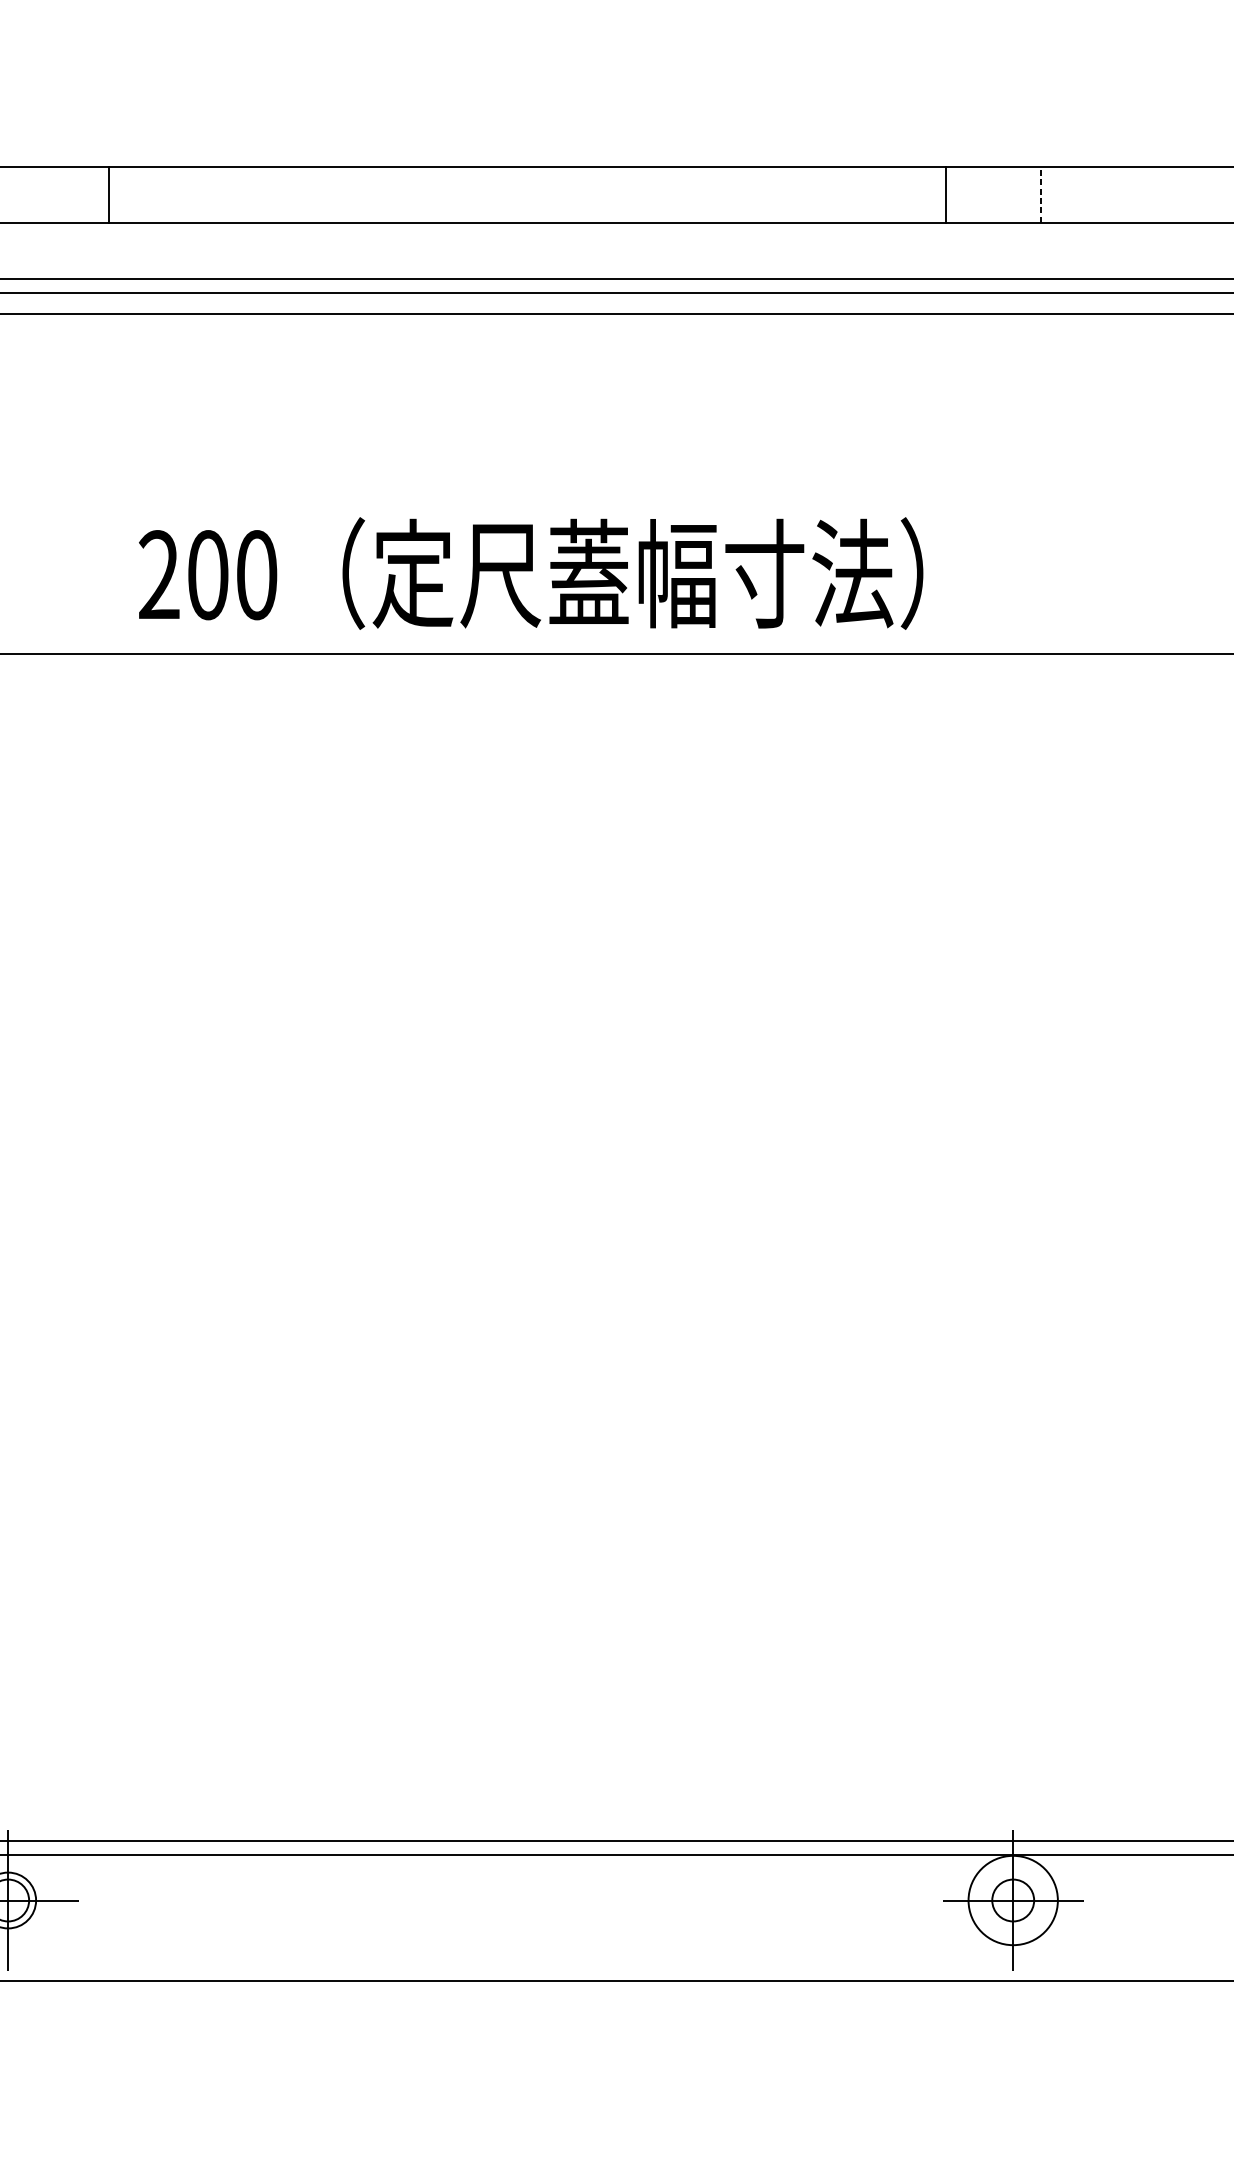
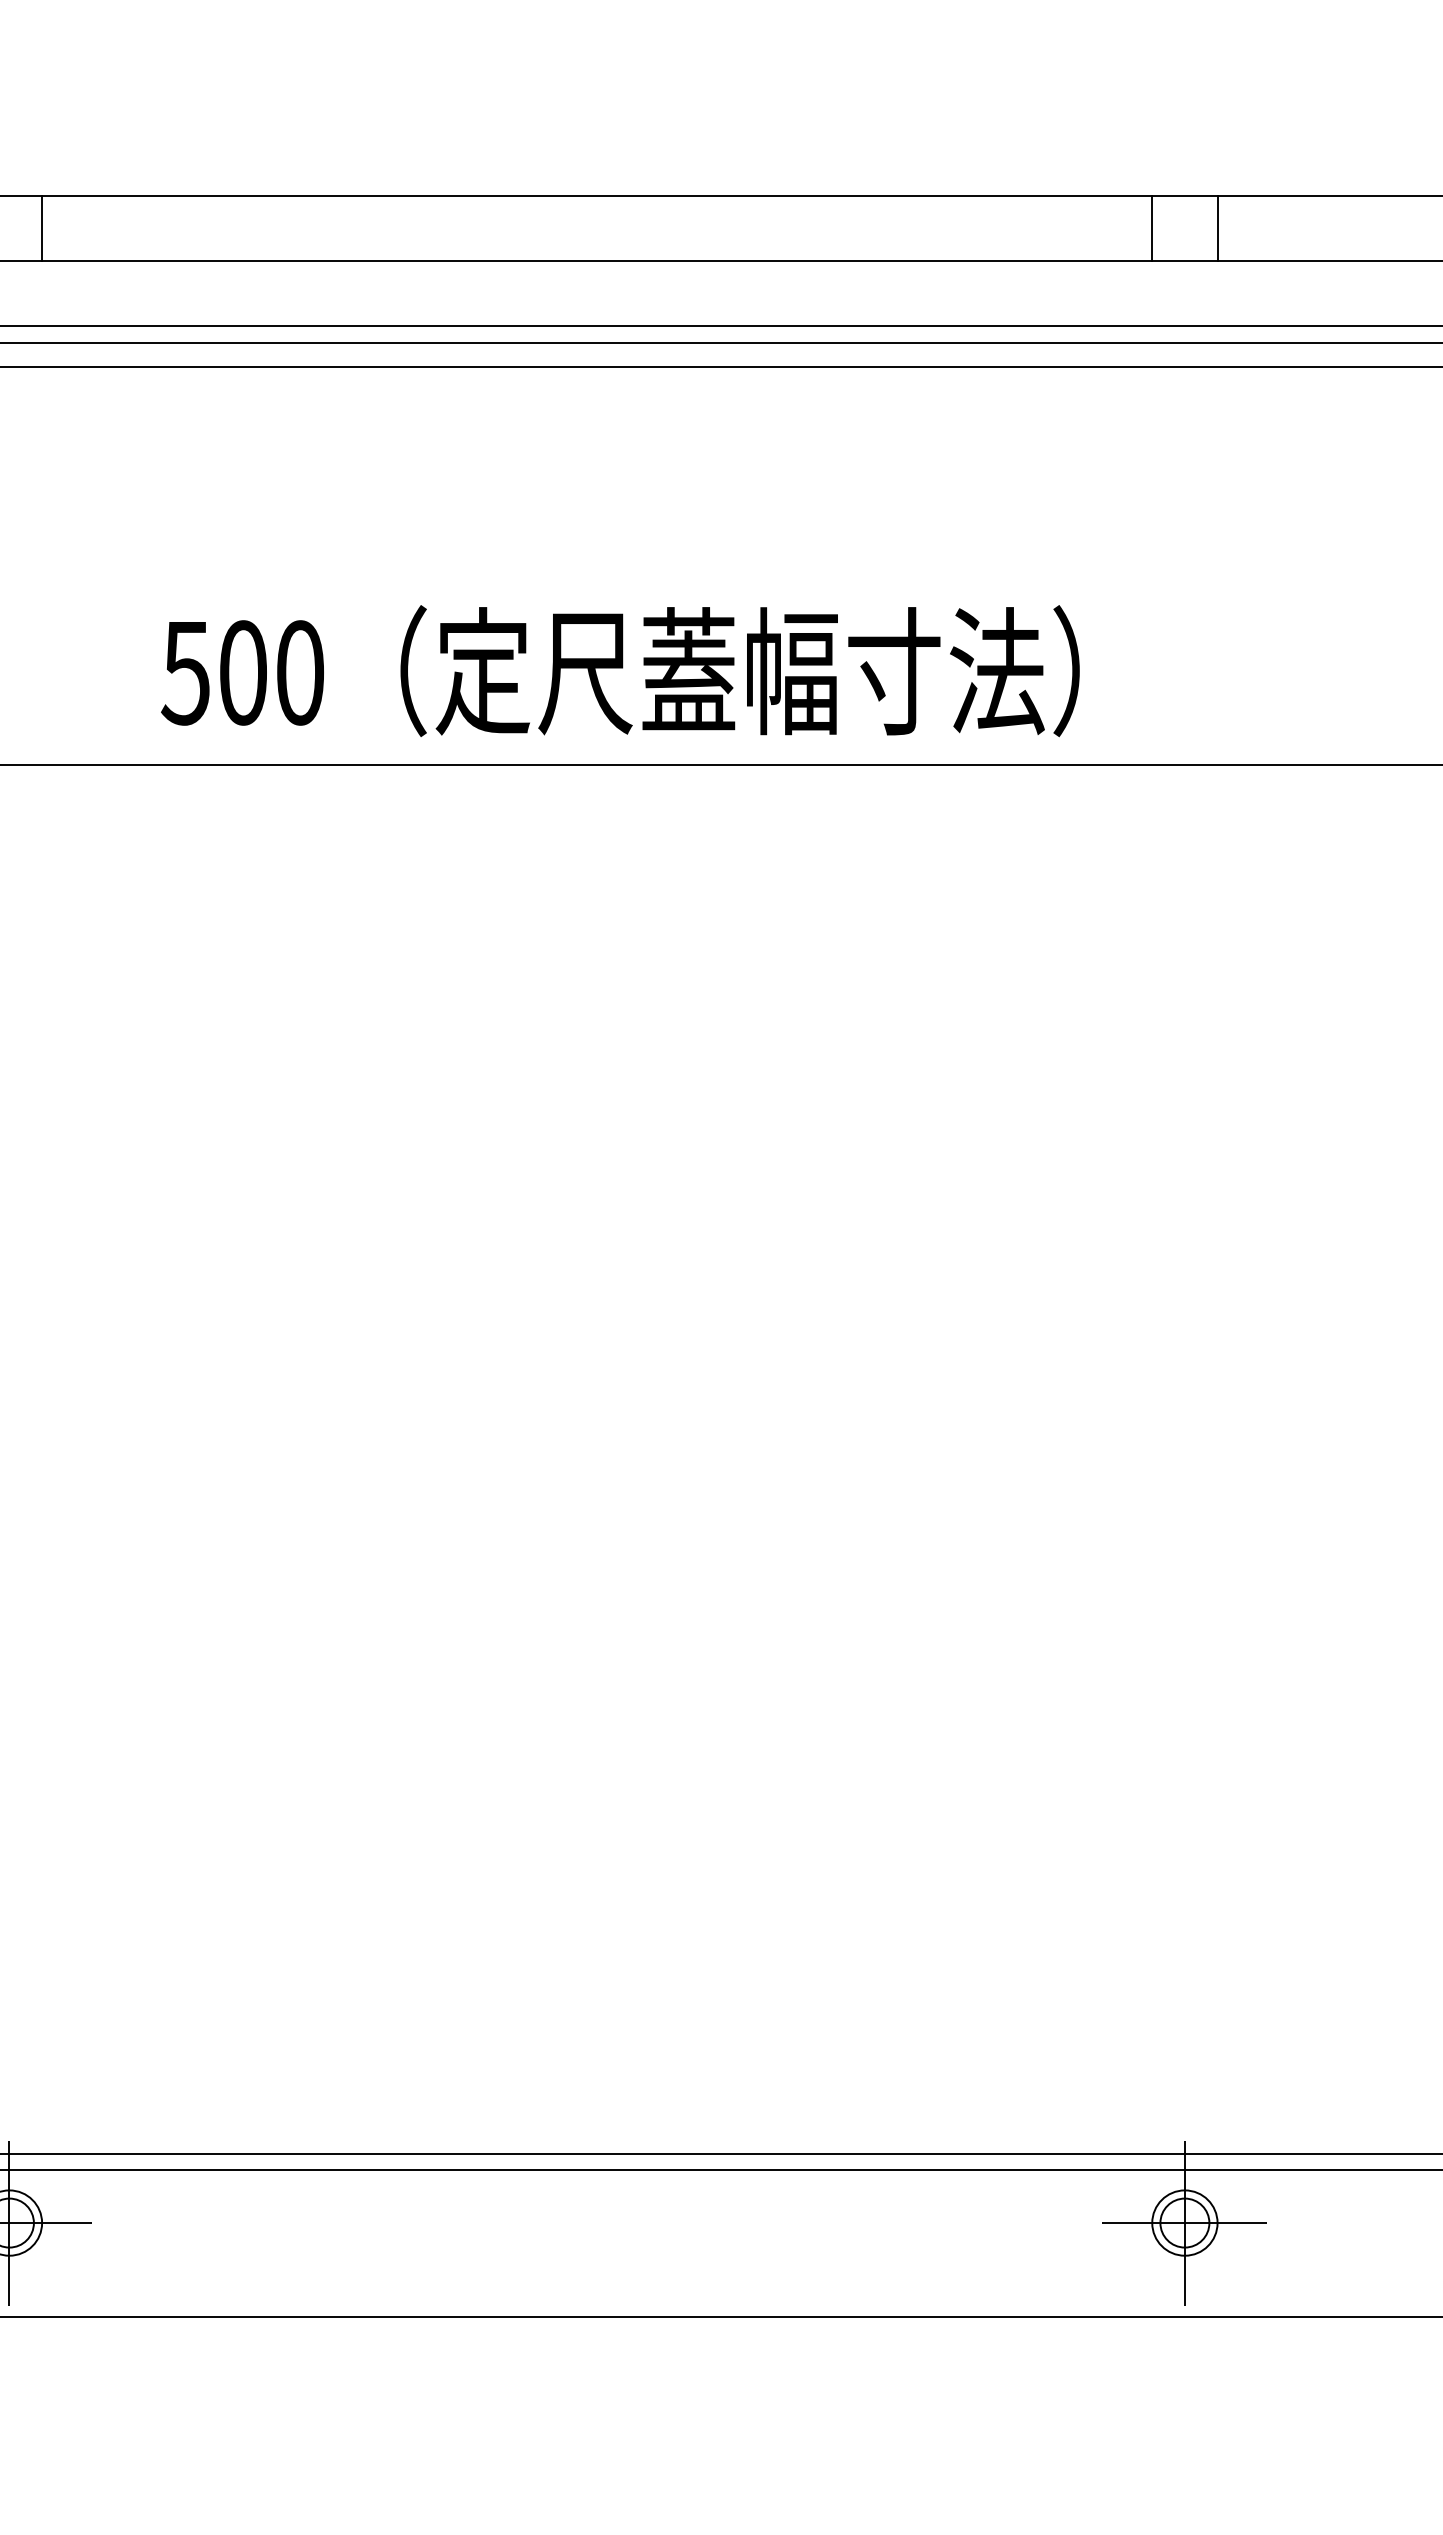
line: (109, 194) -> (42, 227), moved
line: (946, 194) -> (1152, 227), moved
line: (1041, 195) -> (1217, 228), dashed -> solid
text: (158, 574) -> (185, 672), 200 -> 500
circle: (1012, 1900) -> (1184, 2222), size x0.62

